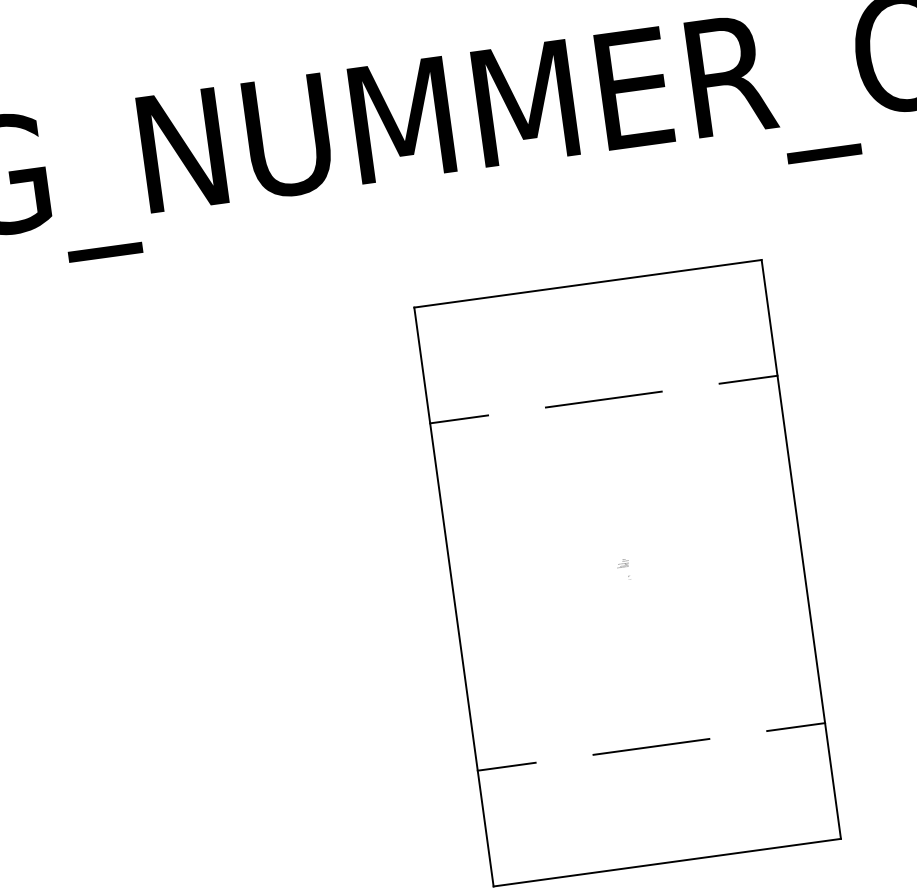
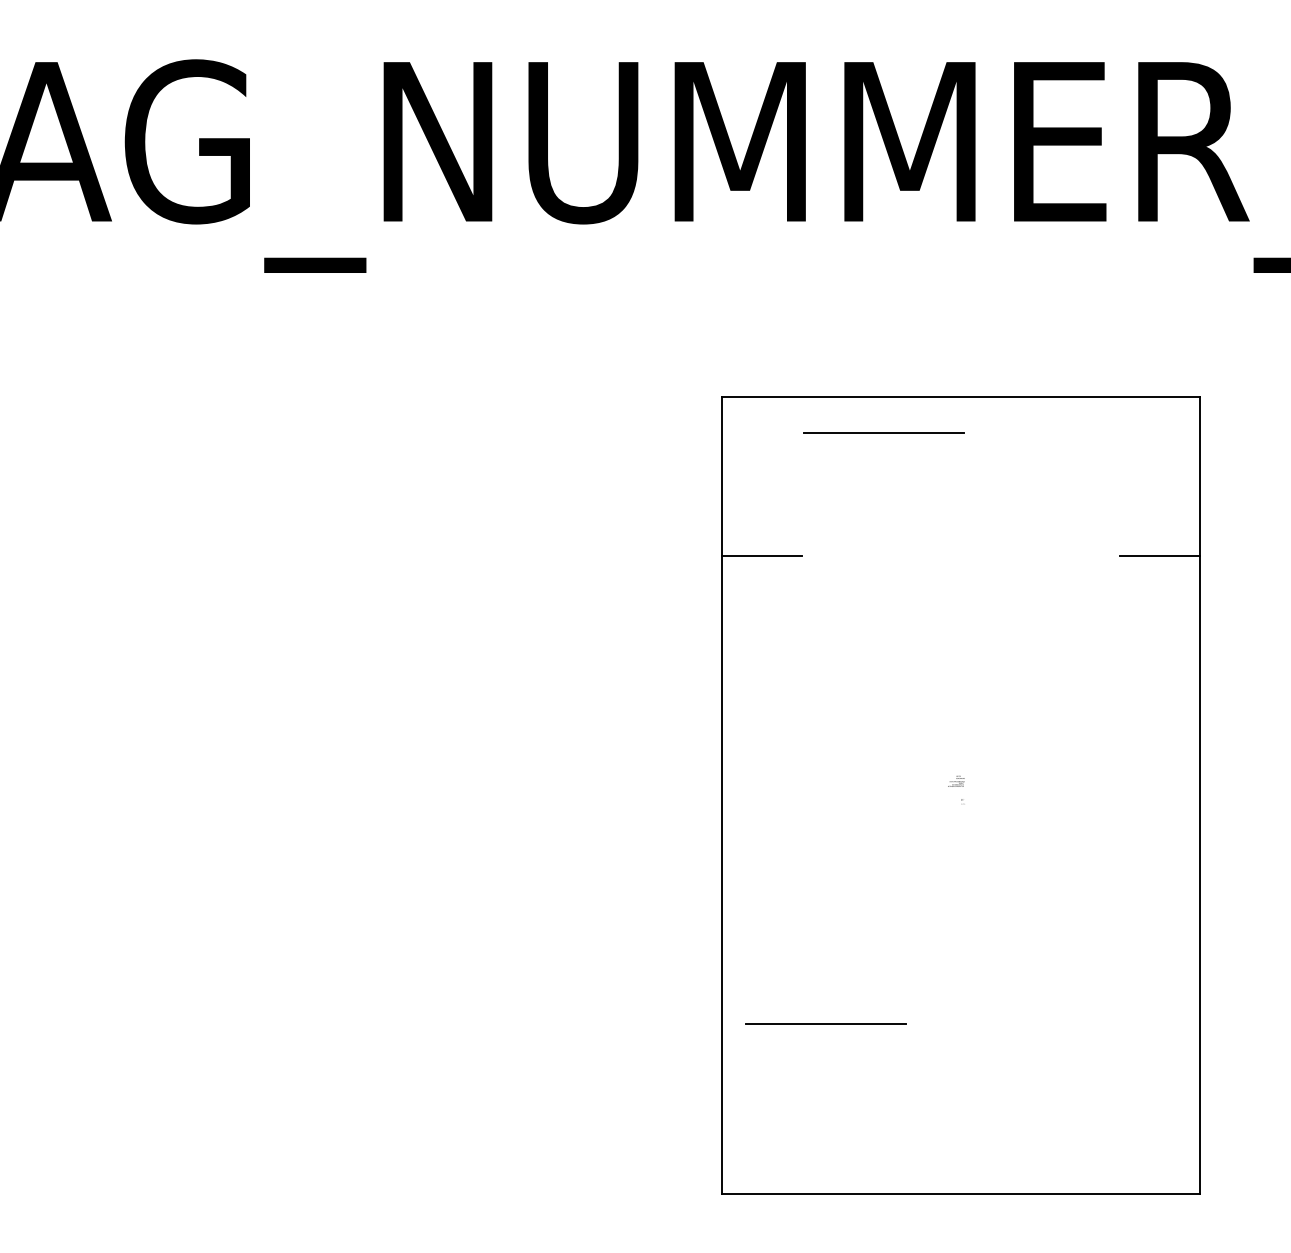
line: (603, 398) -> (883, 432), moved
line: (796, 727) -> (1160, 1034), removed
line: (650, 746) -> (825, 1023), moved
line: (506, 766) -> (761, 1034), removed

